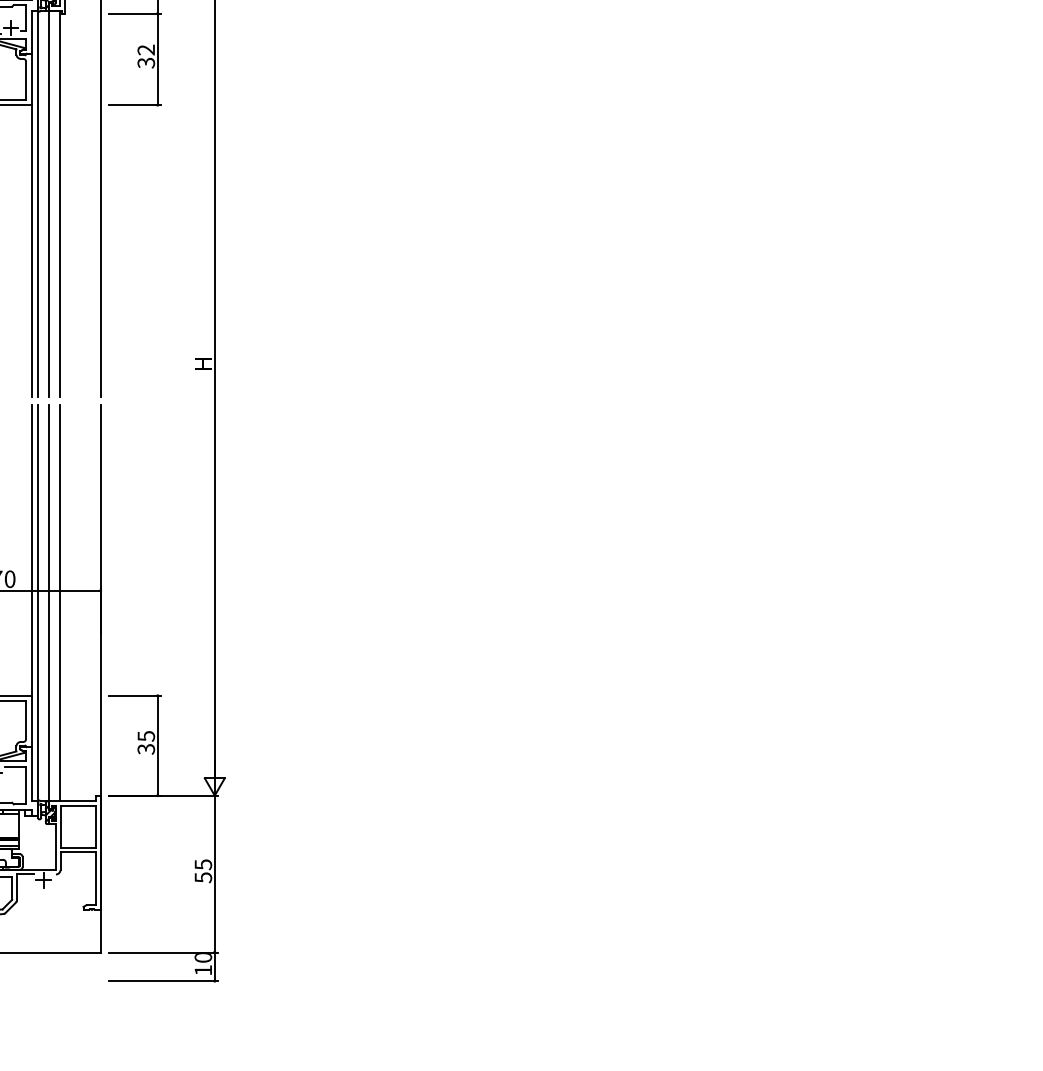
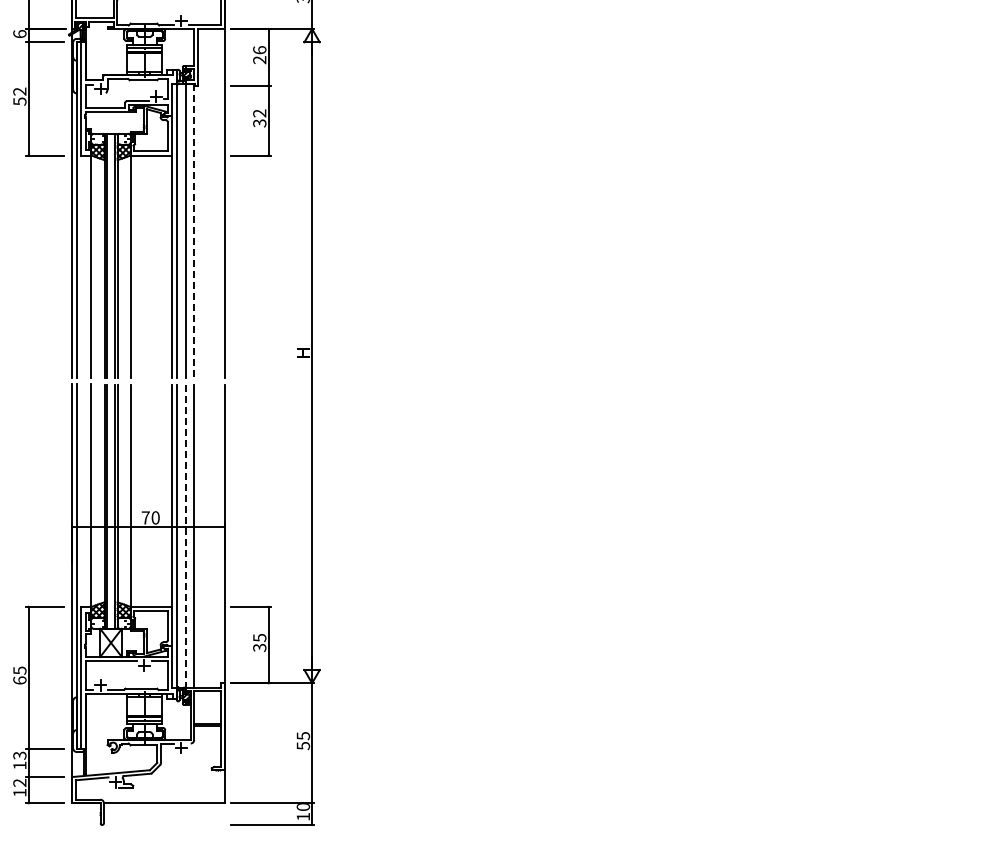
line: (60, 204) -> (194, 231), solid -> dashed
line: (49, 603) -> (185, 536), solid -> dashed

